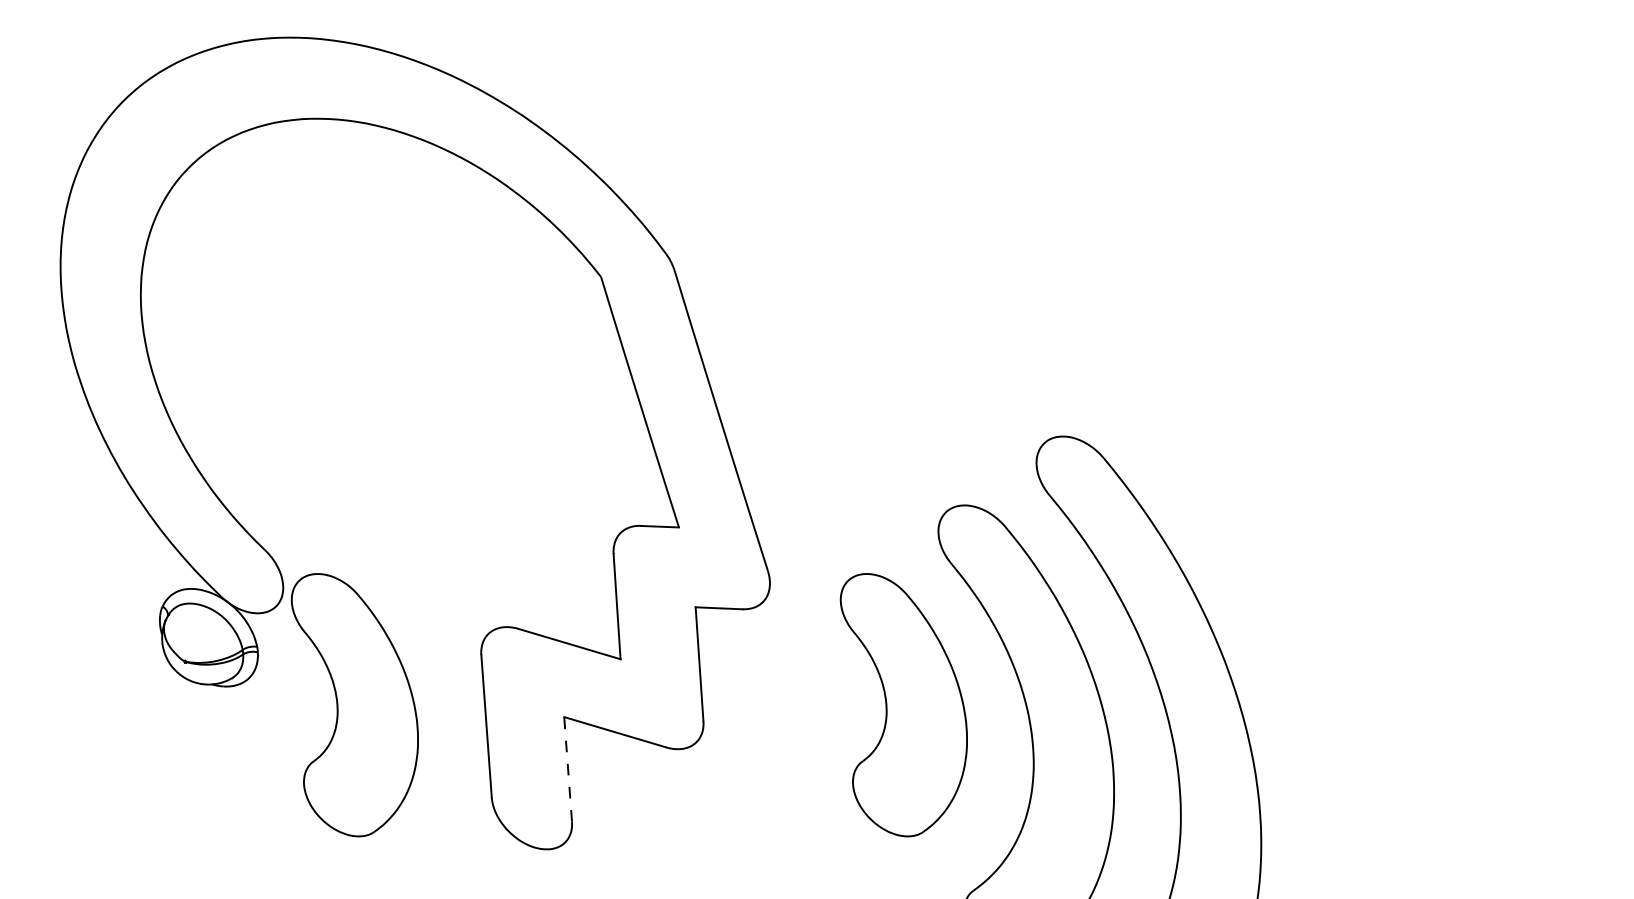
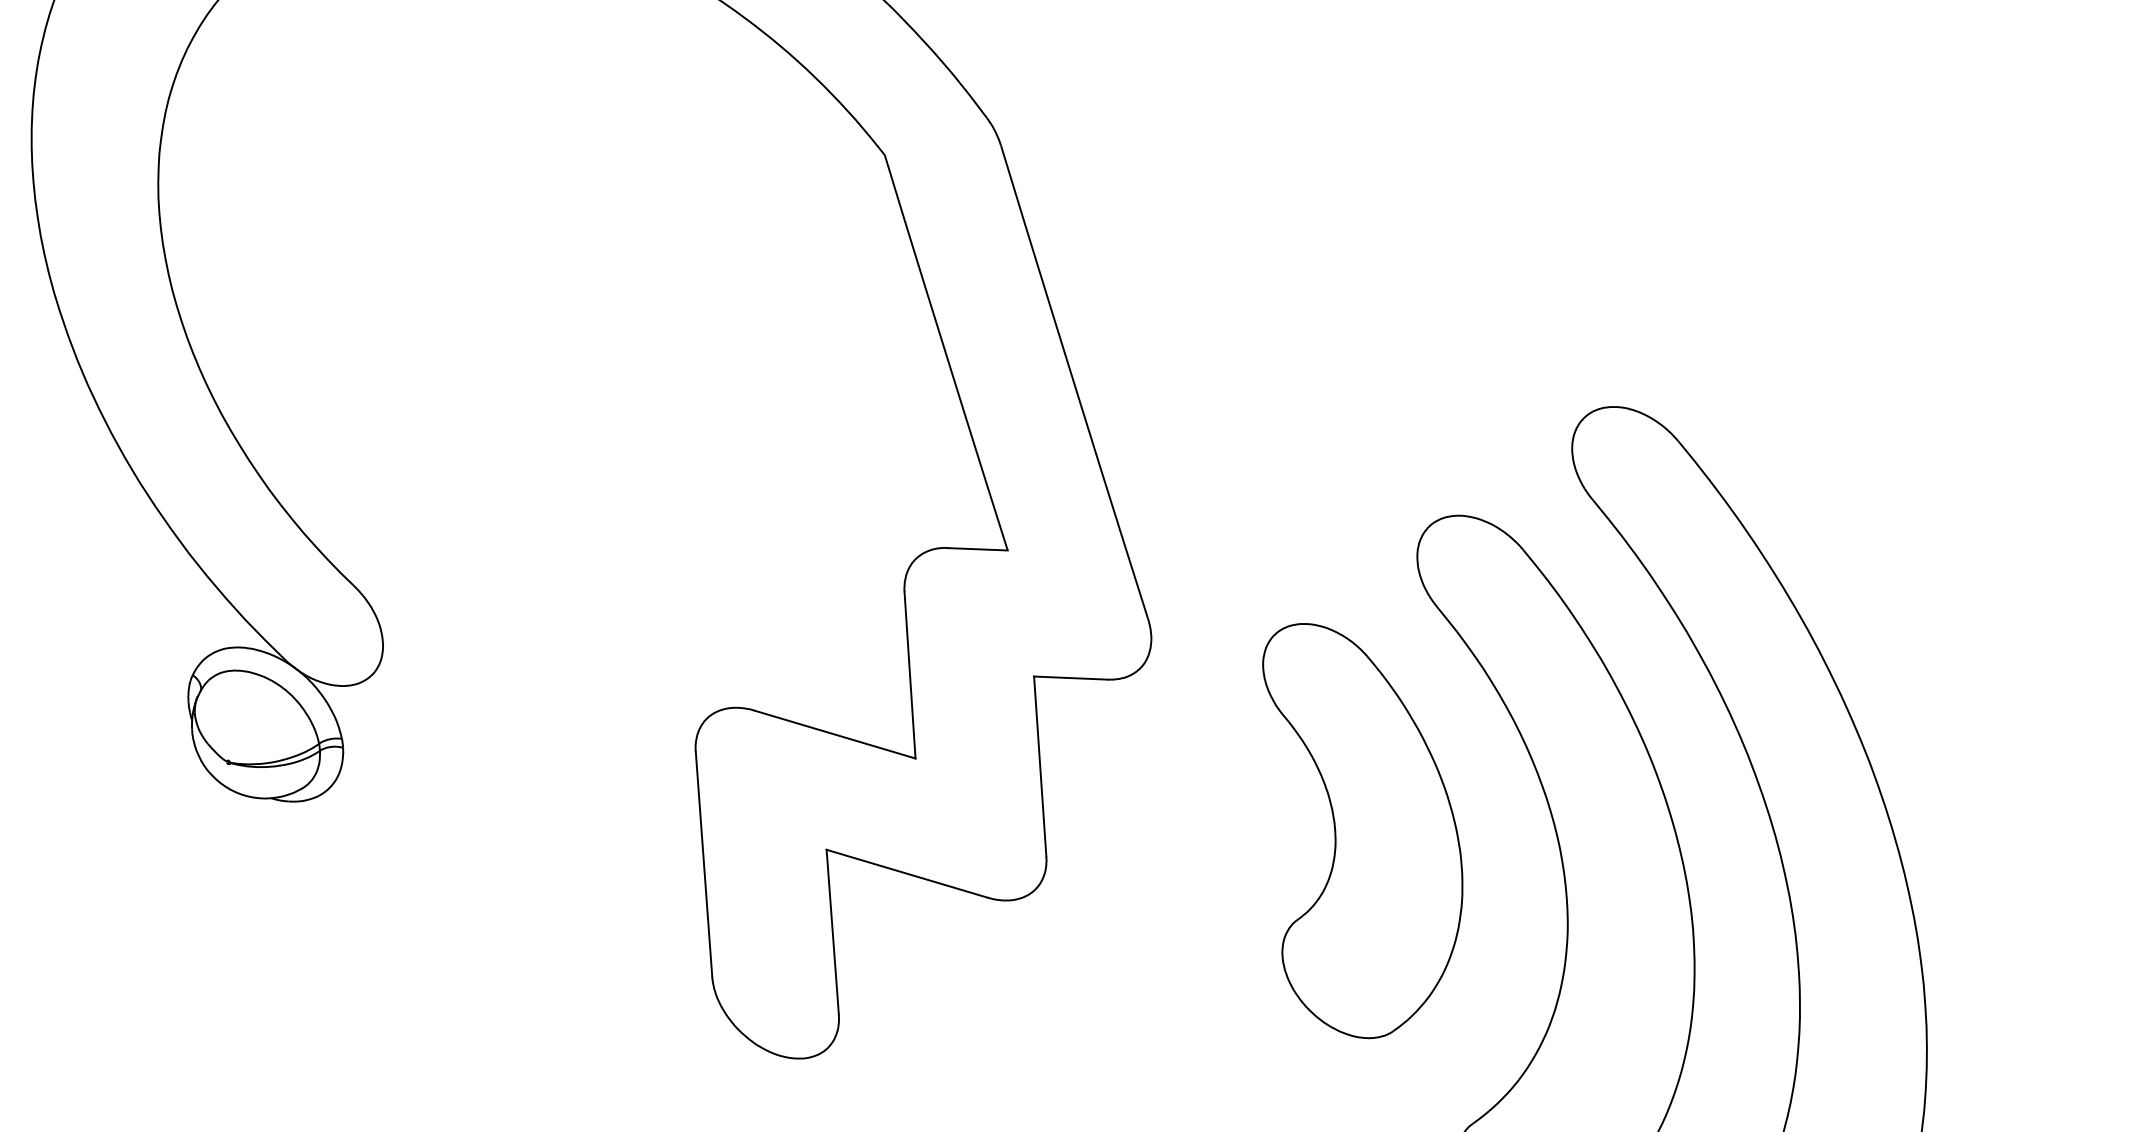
part: (354, 705) -> (495, 831), removed
line: (568, 768) -> (833, 930), dashed -> solid

